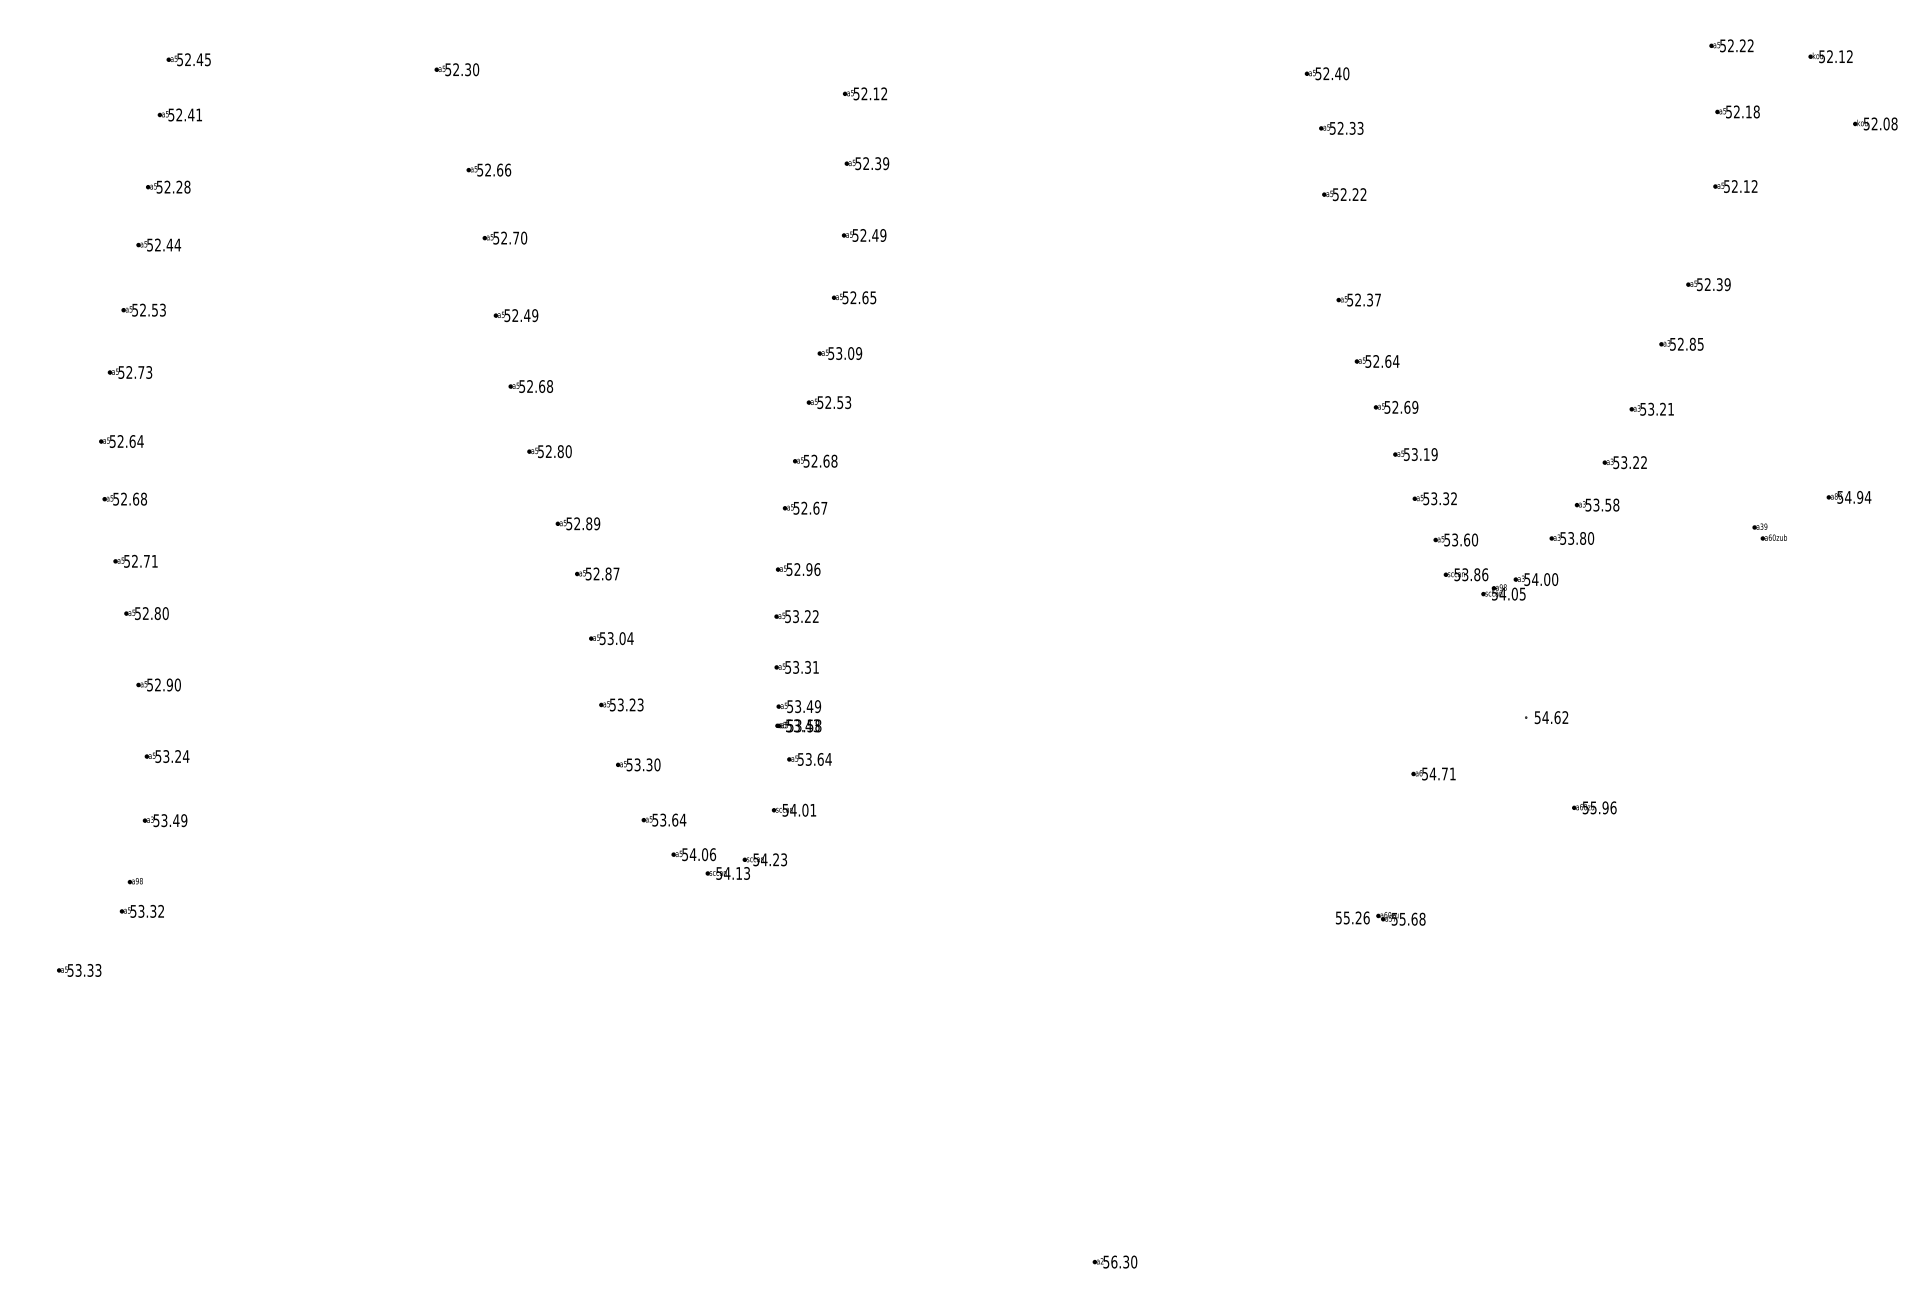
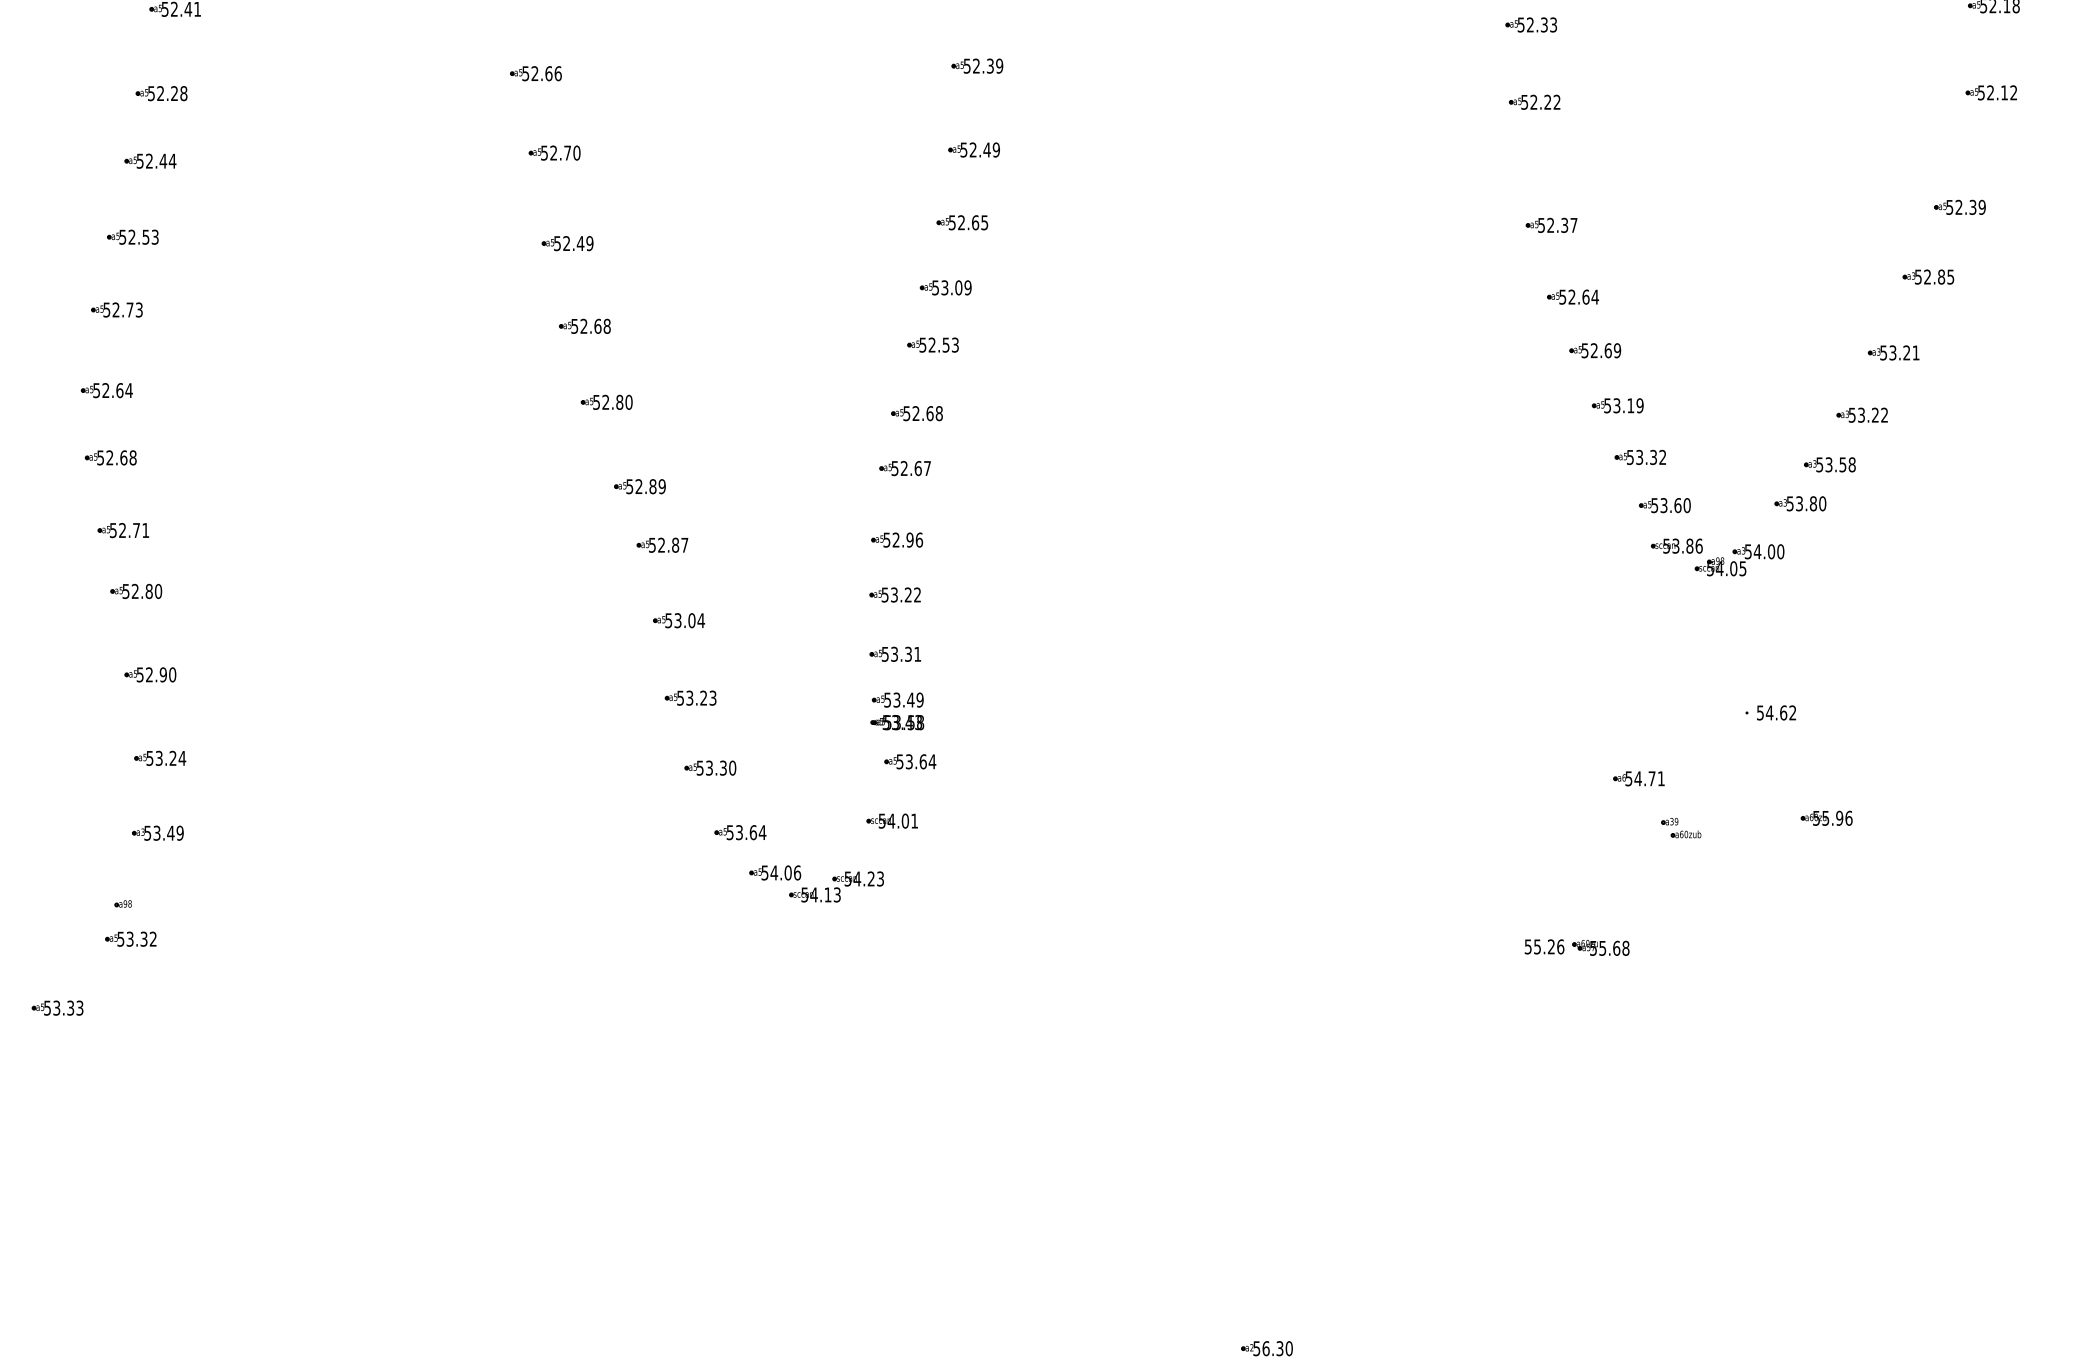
part: (1769, 531) -> (1680, 827), moved

